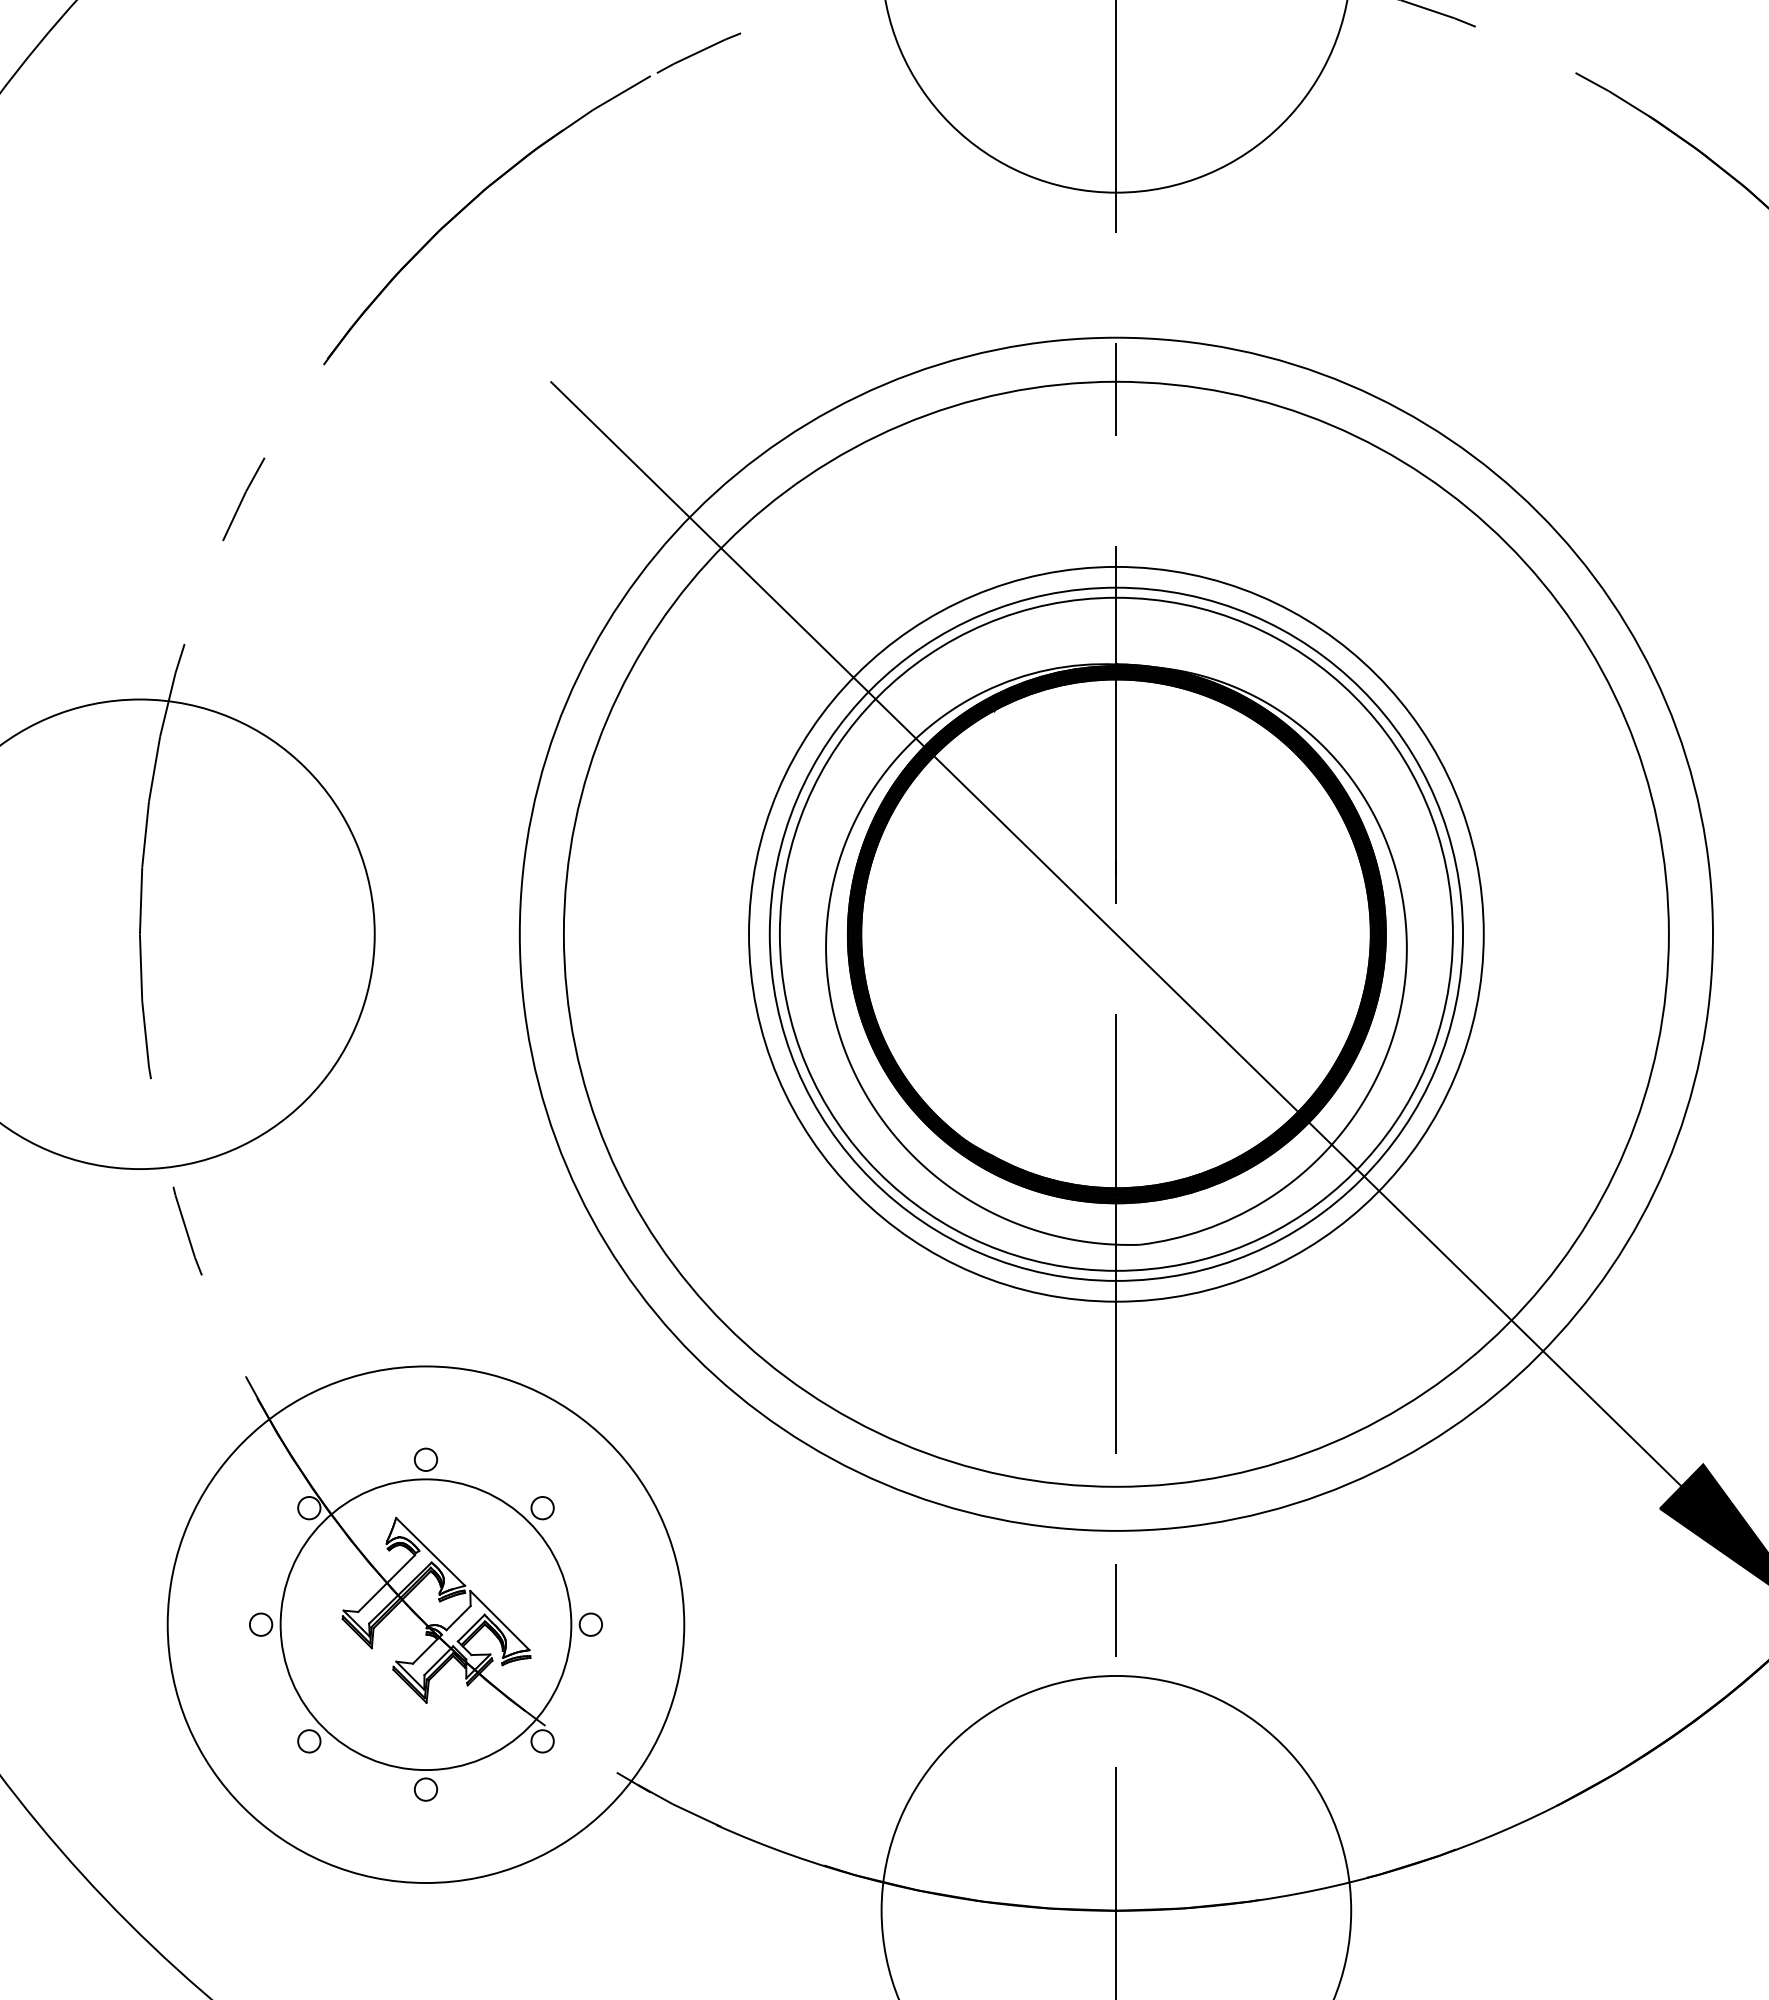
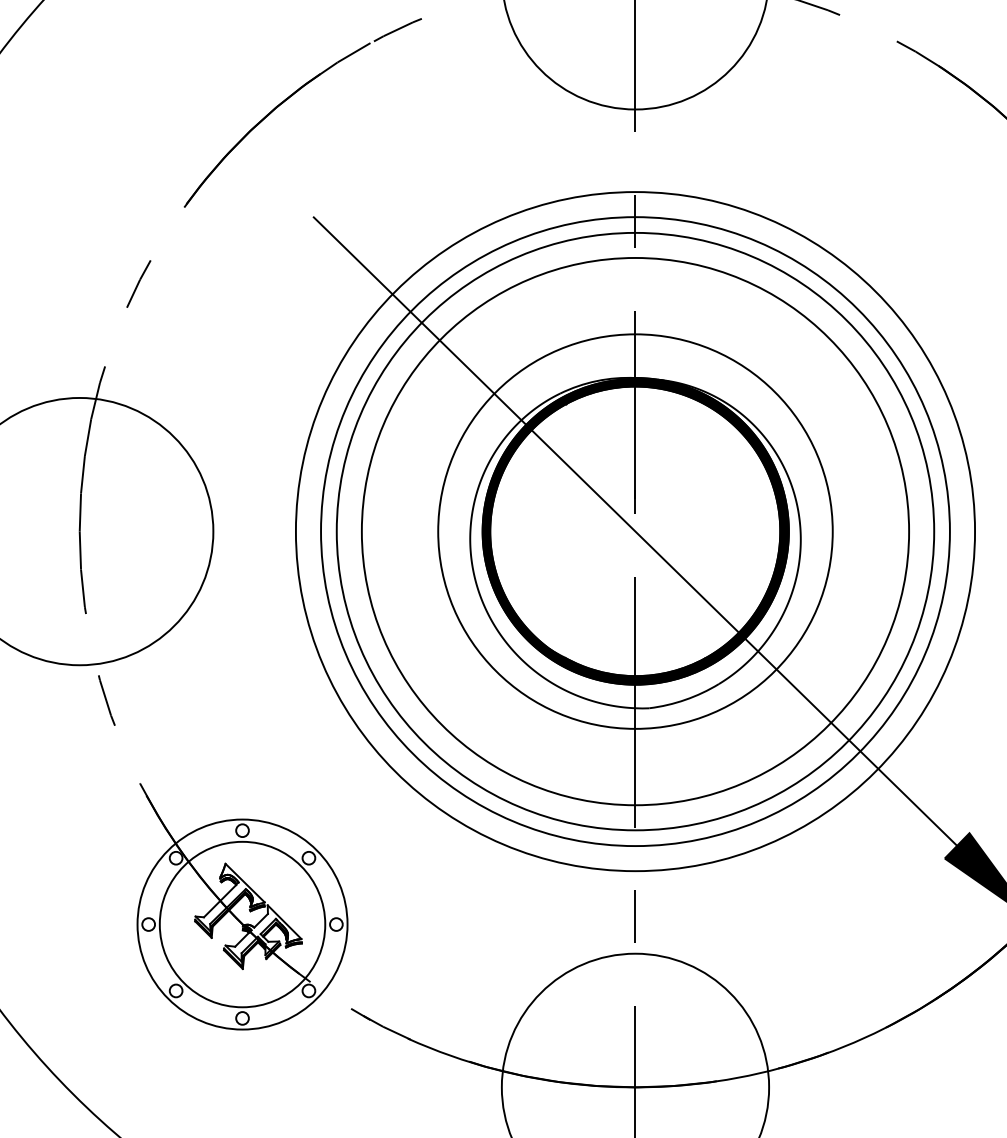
circle: (1116, 934) -> (635, 531), size x1.43
circle: (1116, 934) -> (635, 531), size x1.43
circle: (425, 1624) -> (242, 924), size x0.71

